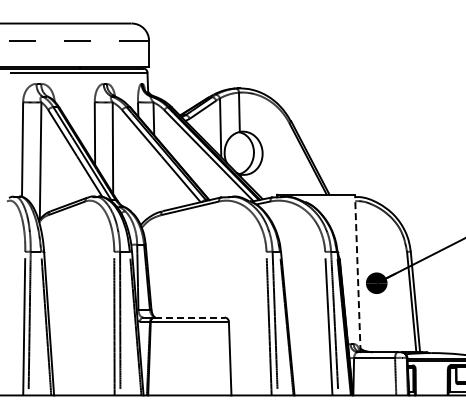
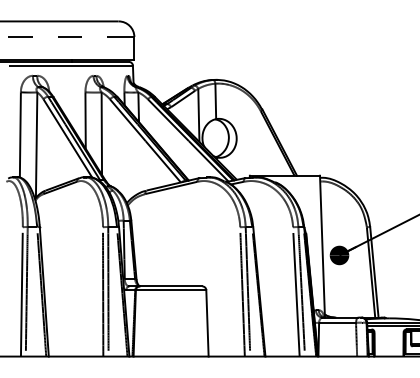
line: (357, 273) -> (322, 246), dashed -> solid
line: (189, 317) -> (170, 286), dashed -> solid

